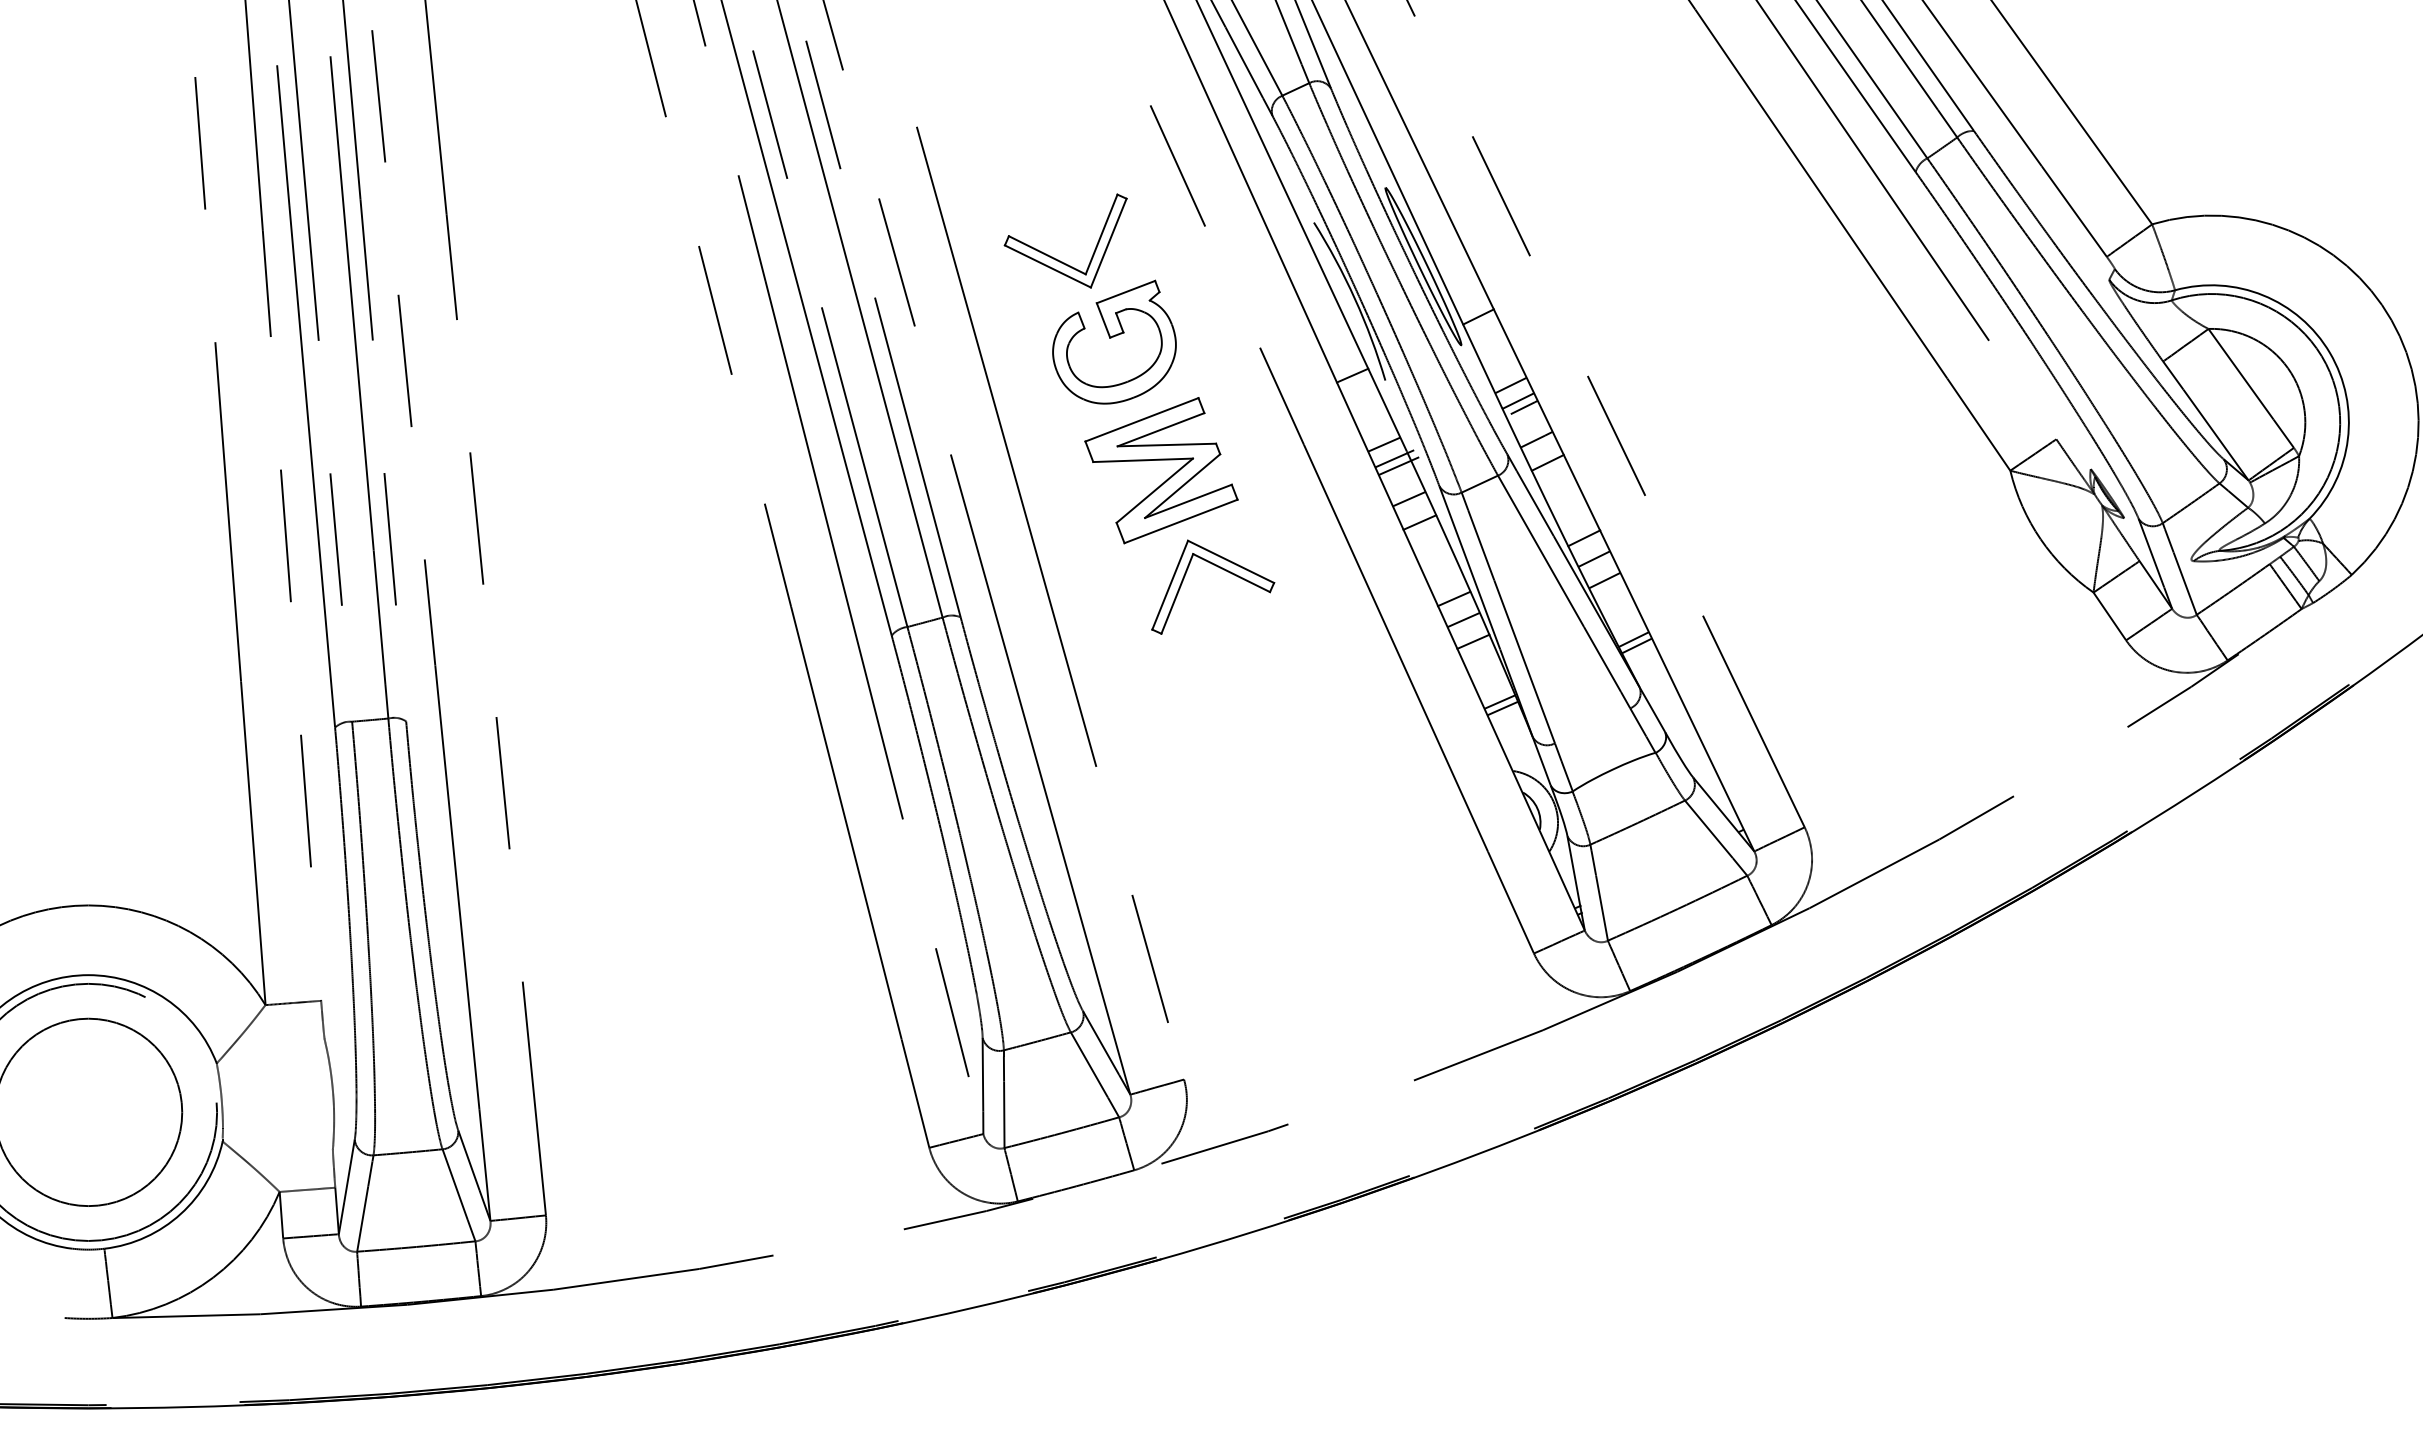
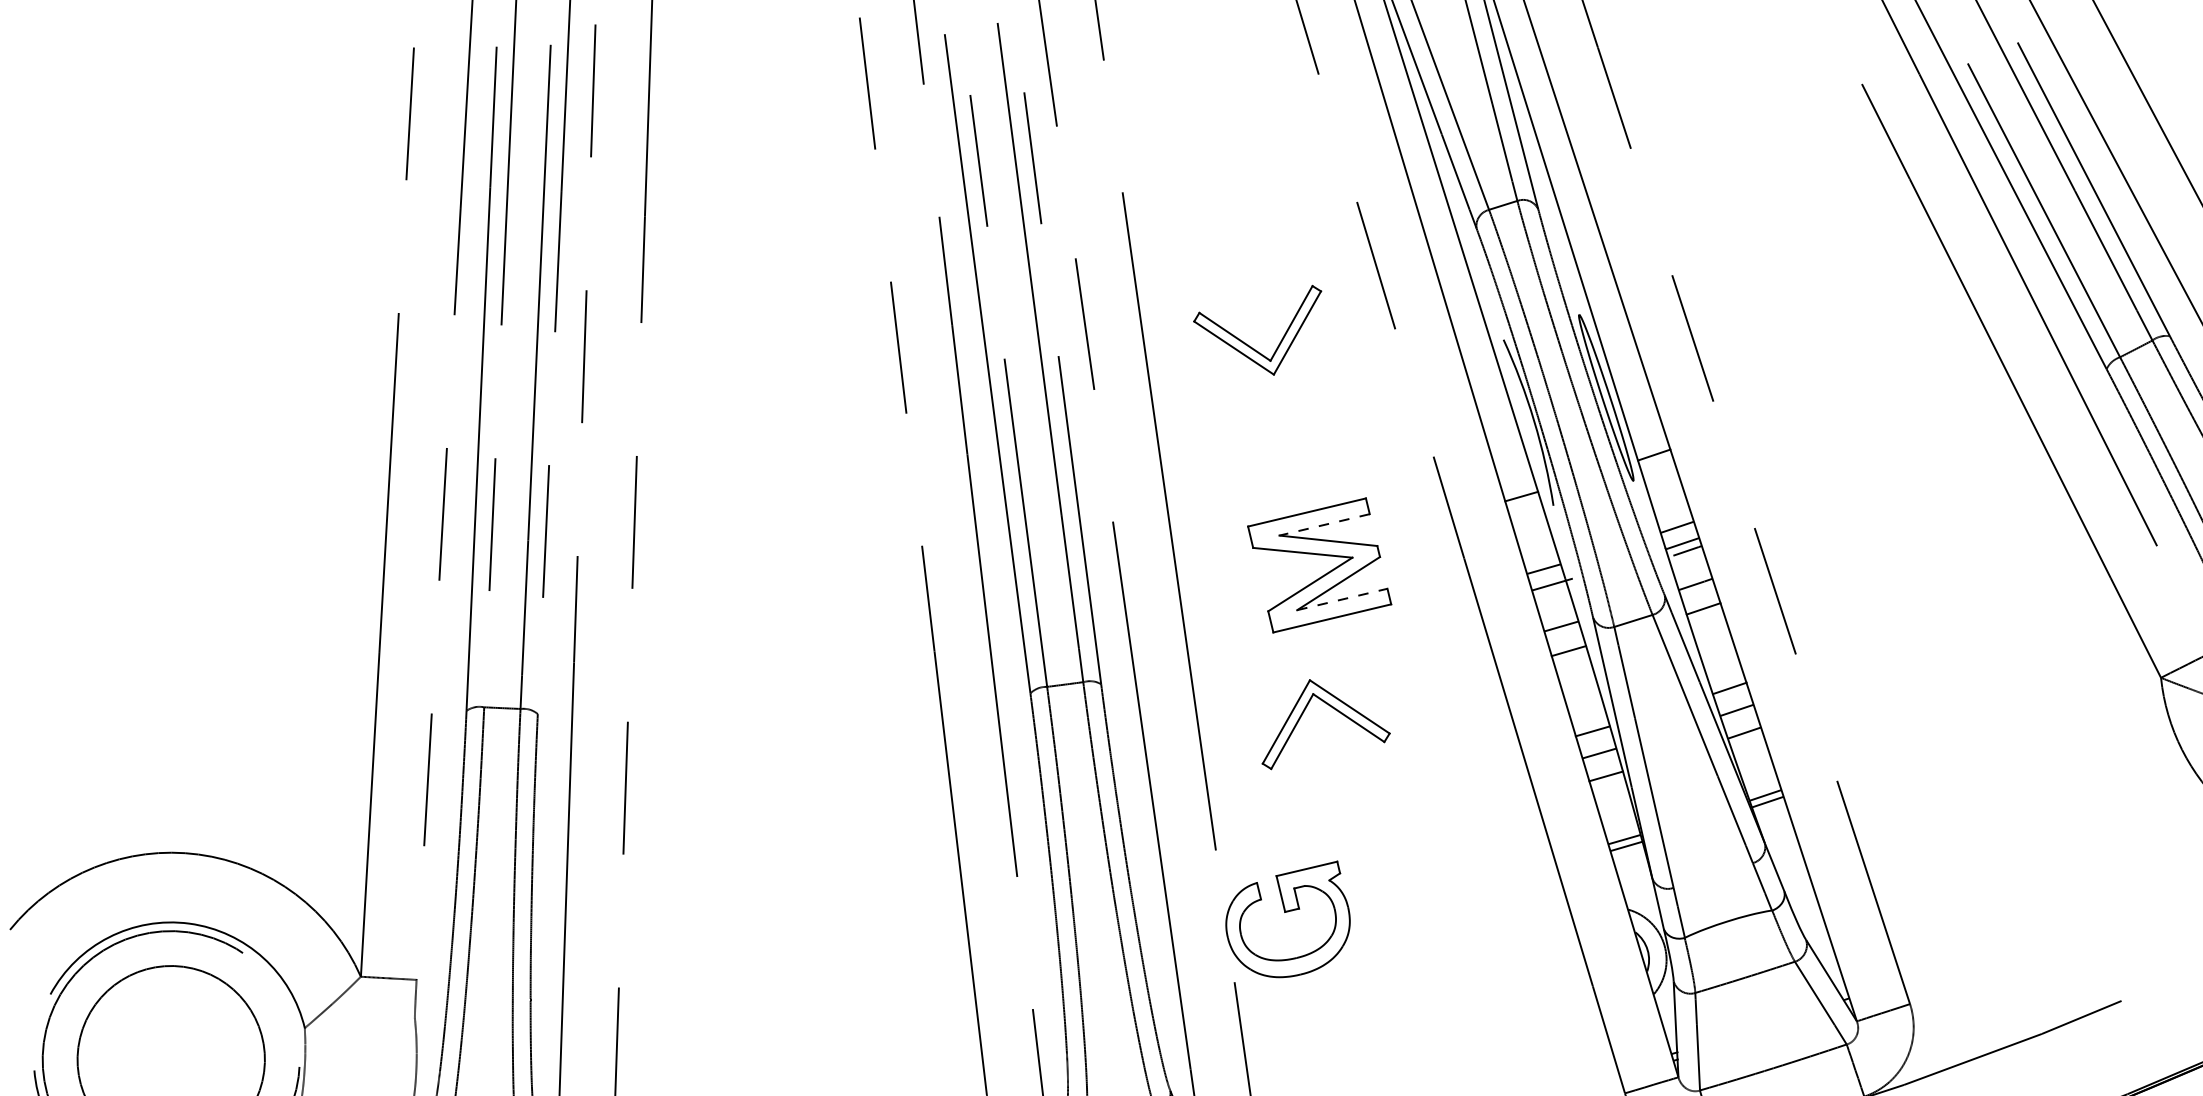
part: (1114, 341) -> (1288, 916), moved
line: (1160, 429) -> (1324, 524), solid -> dashed
line: (1398, 466) -> (1555, 592), removed
line: (1188, 501) -> (1342, 599), solid -> dashed
part: (1221, 569) -> (1339, 713), moved

